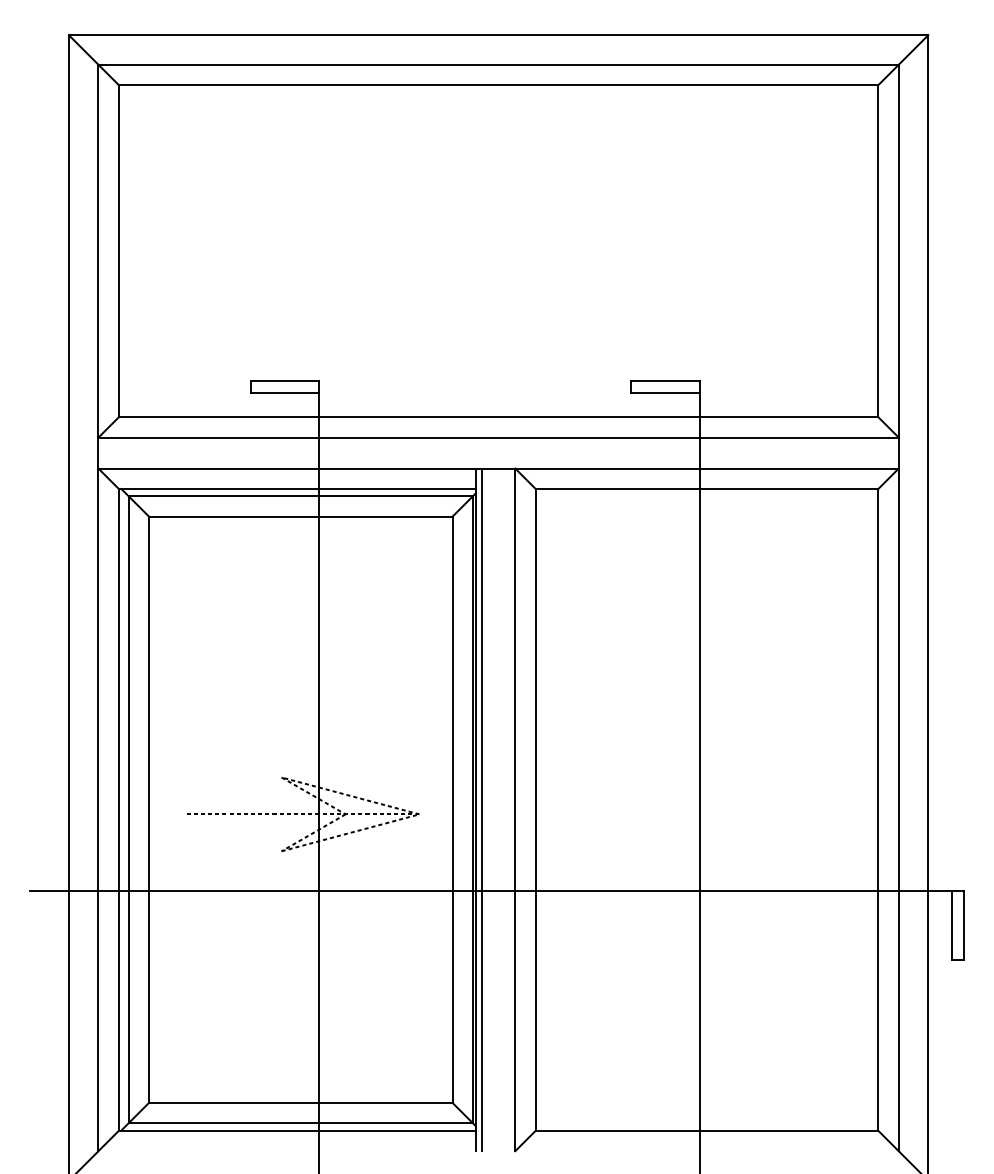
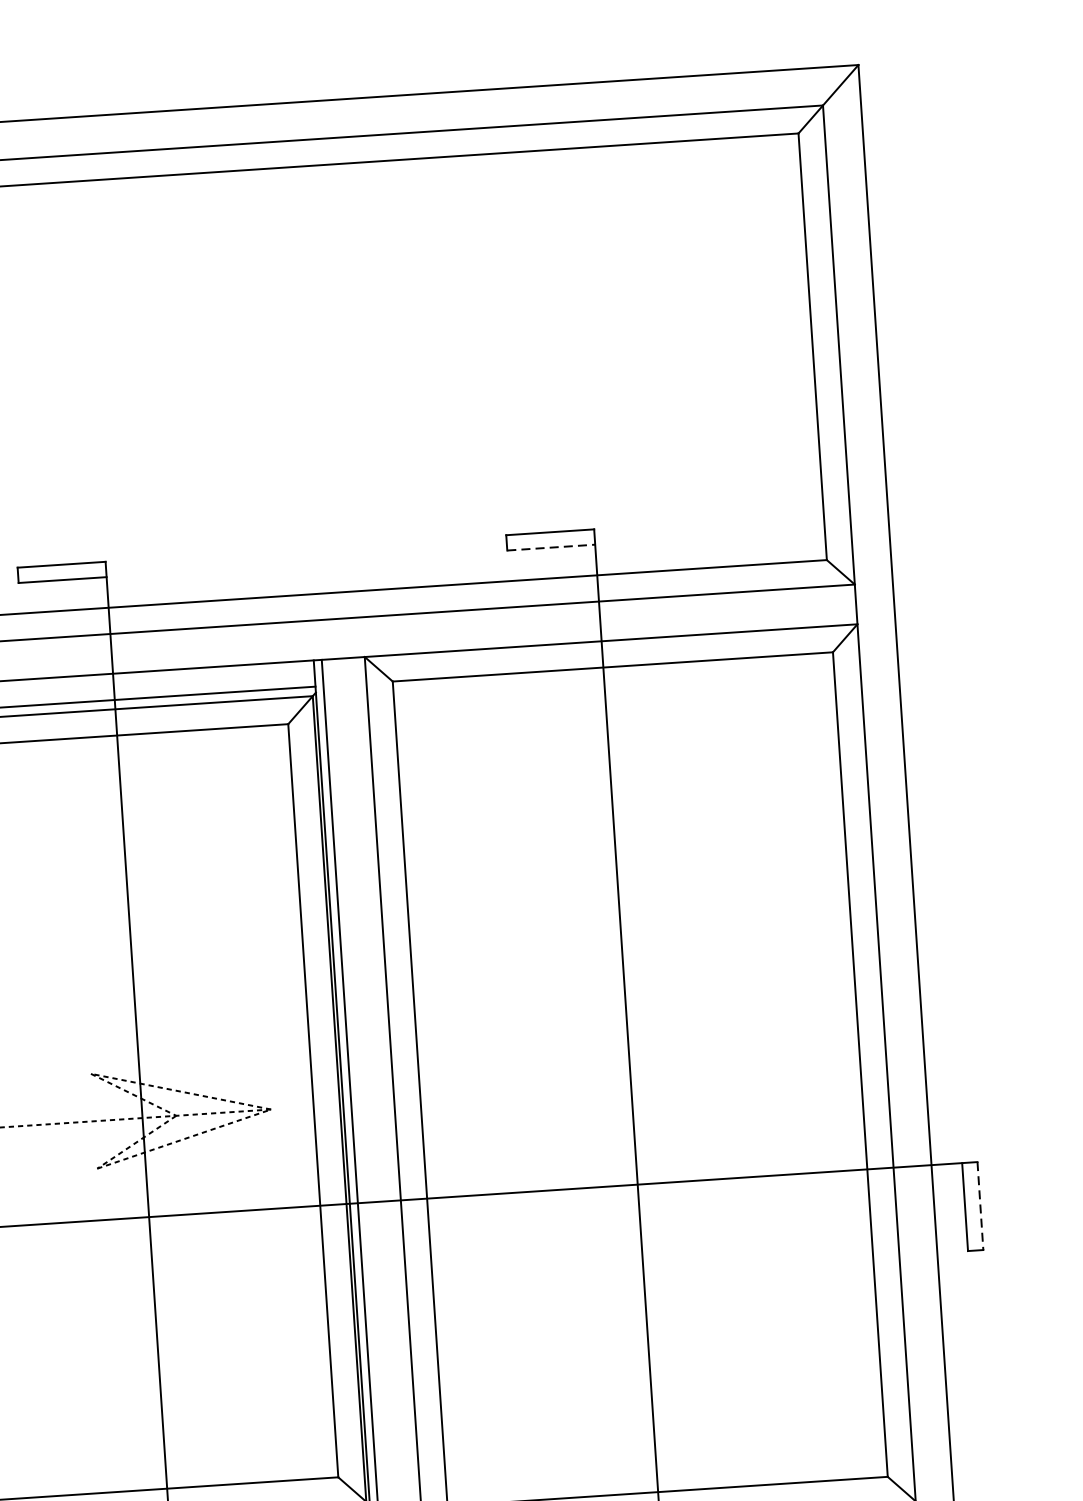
line: (665, 393) -> (551, 547), solid -> dashed
line: (964, 926) -> (980, 1207), solid -> dashed

